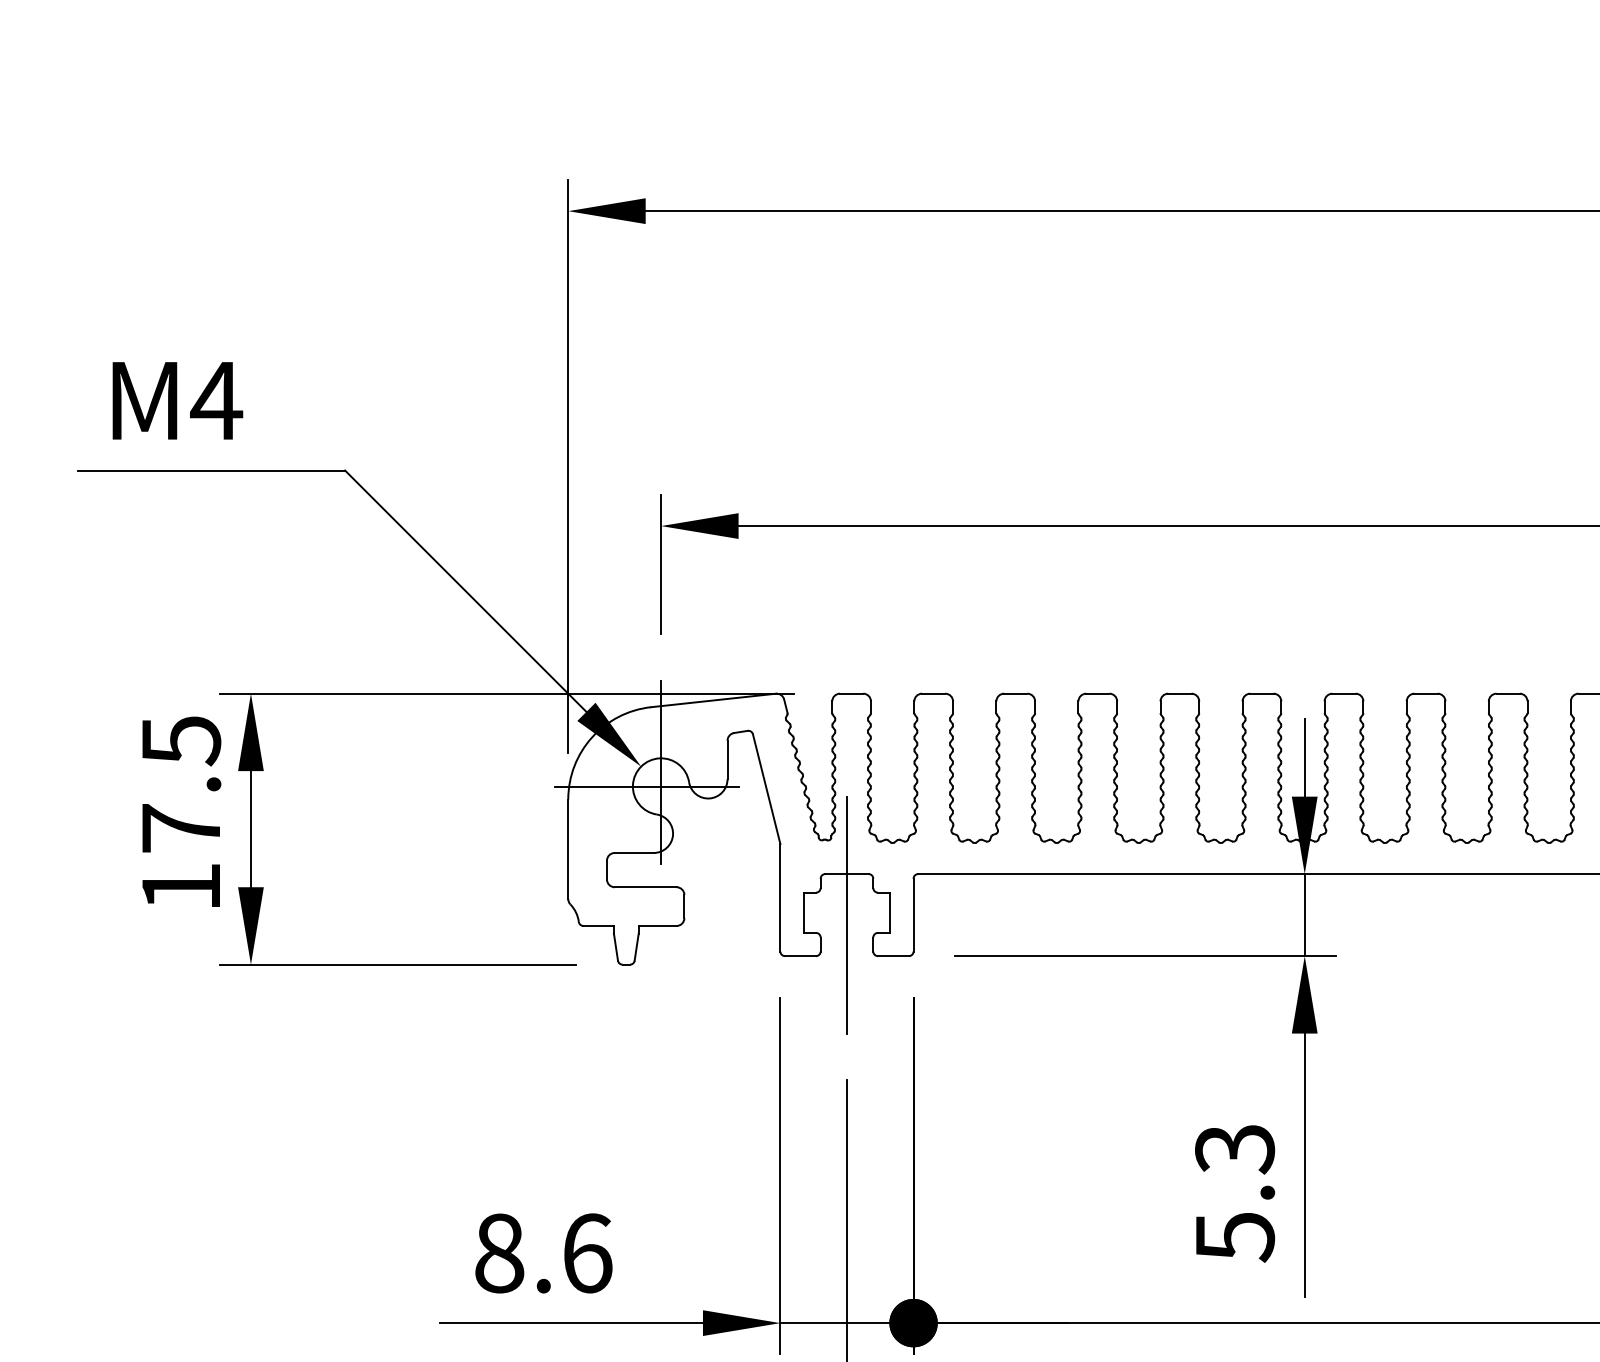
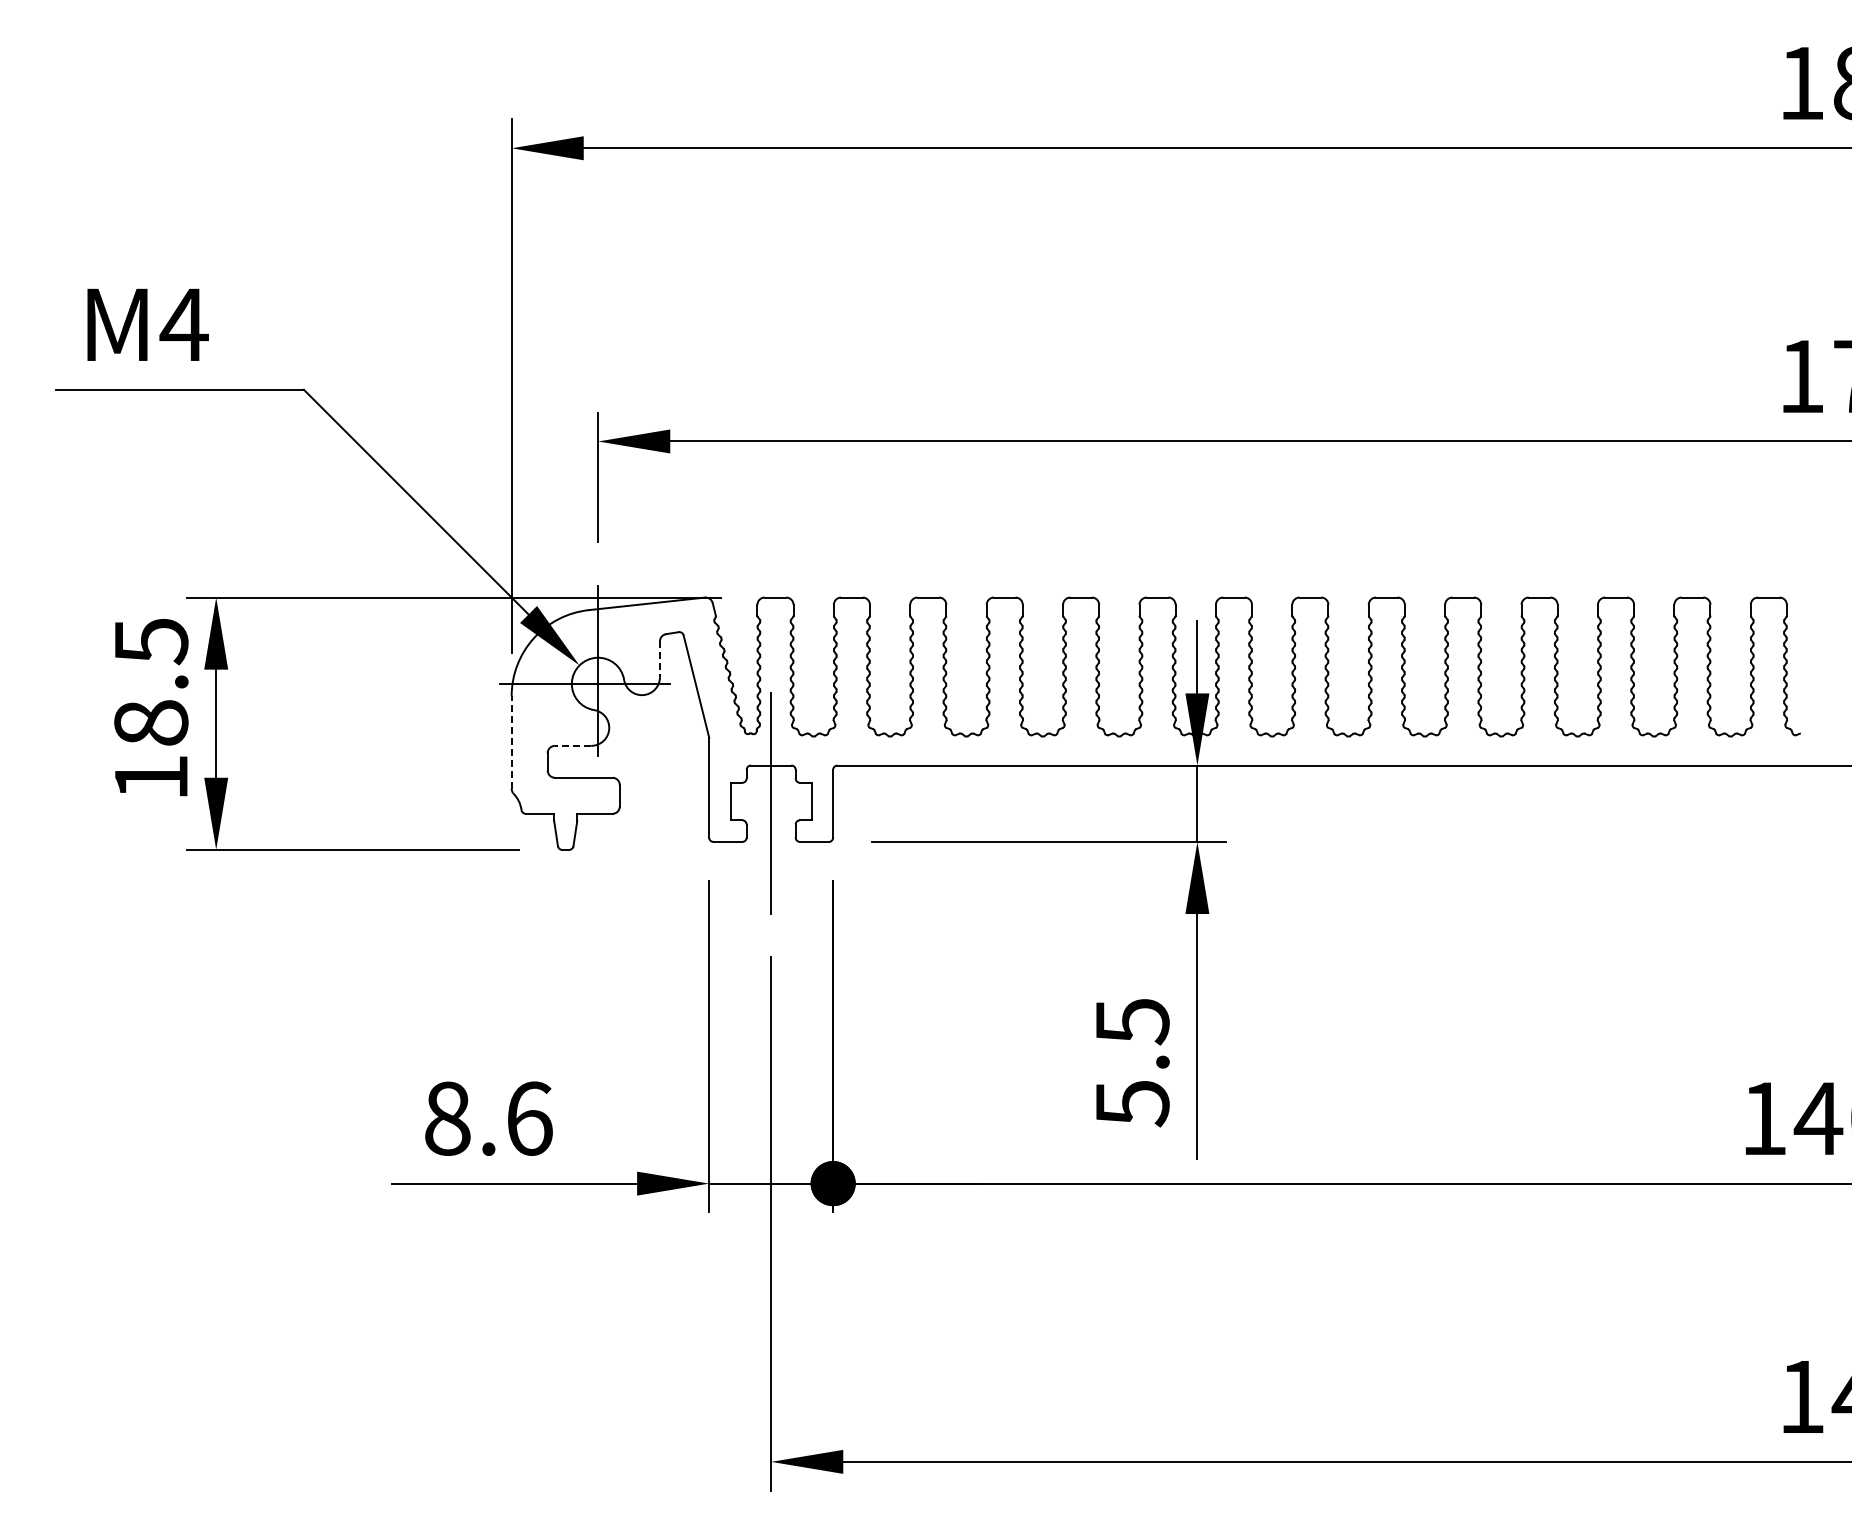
line: (727, 760) -> (659, 659), solid -> dashed
text: (181, 827) -> (151, 722), 17.5 -> 18.5
line: (568, 848) -> (511, 741), solid -> dashed
line: (633, 852) -> (572, 745), solid -> dashed
text: (1235, 1150) -> (1132, 1022), 5.3 -> 5.5

